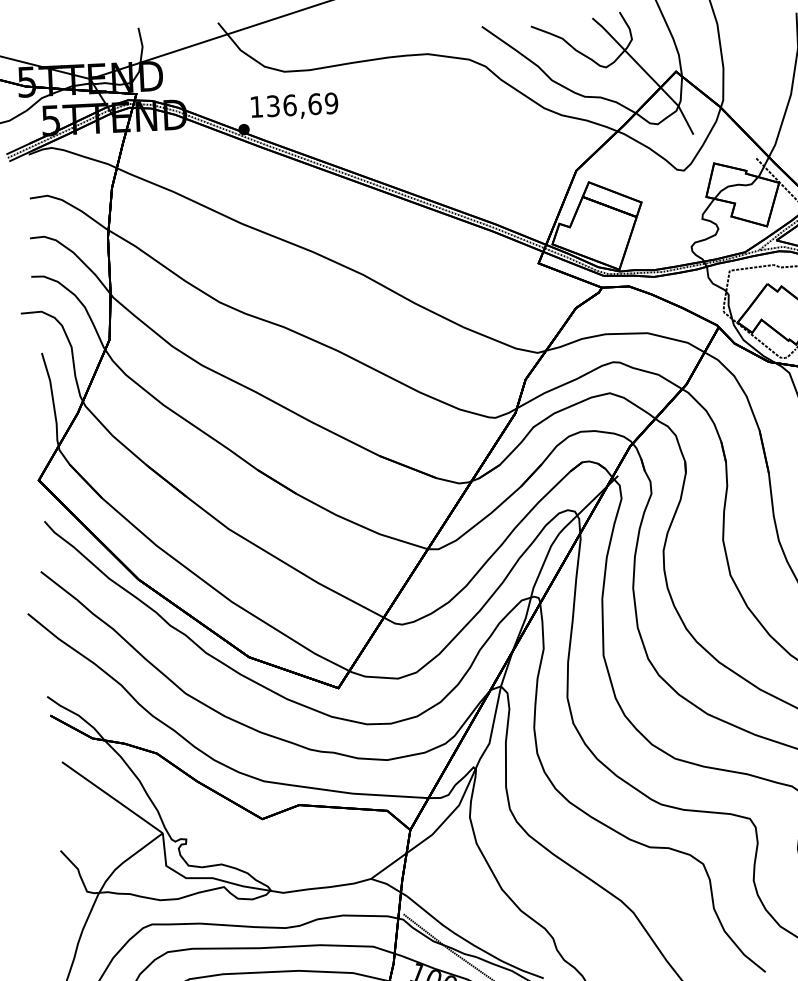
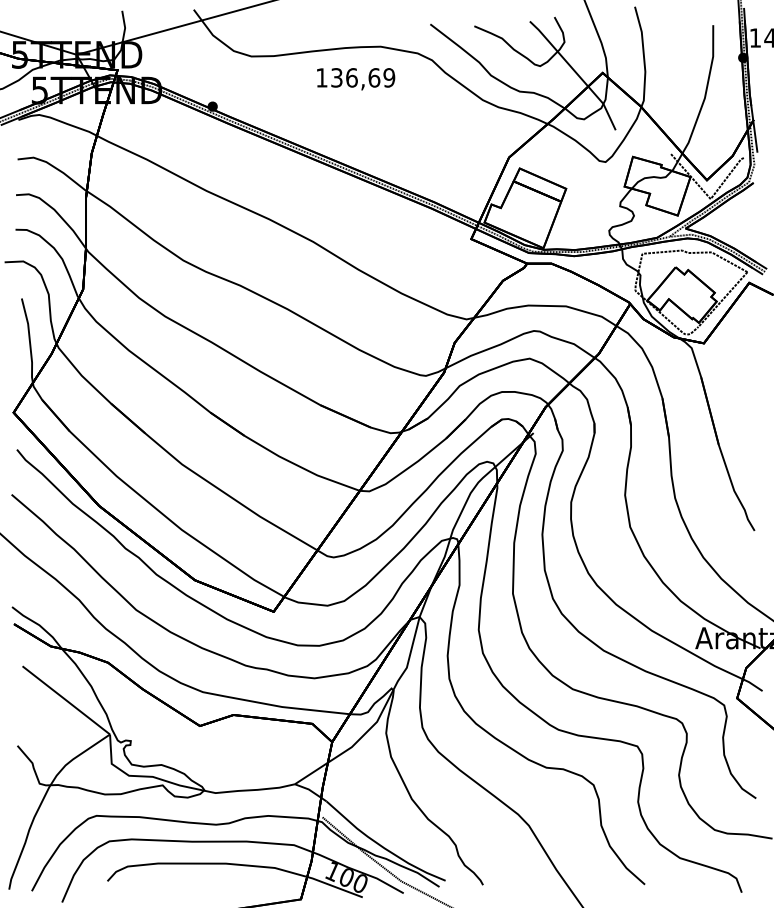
text: (295, 106) -> (356, 79), moved

